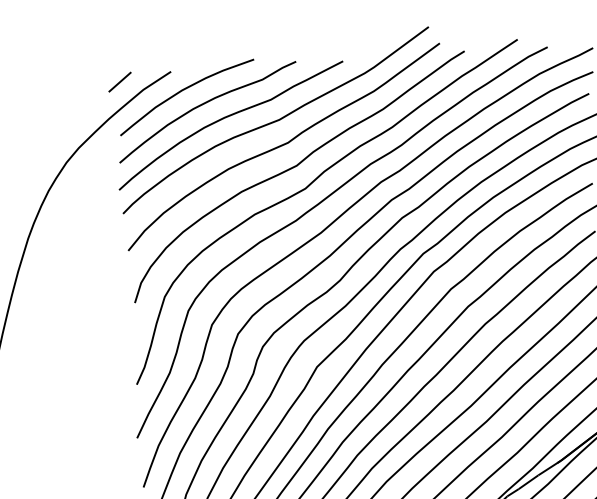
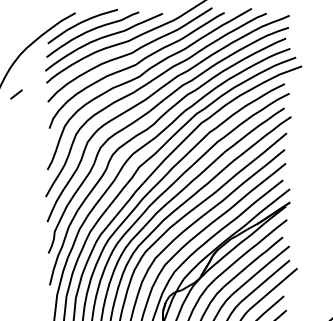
line: (120, 82) -> (16, 94), moved

